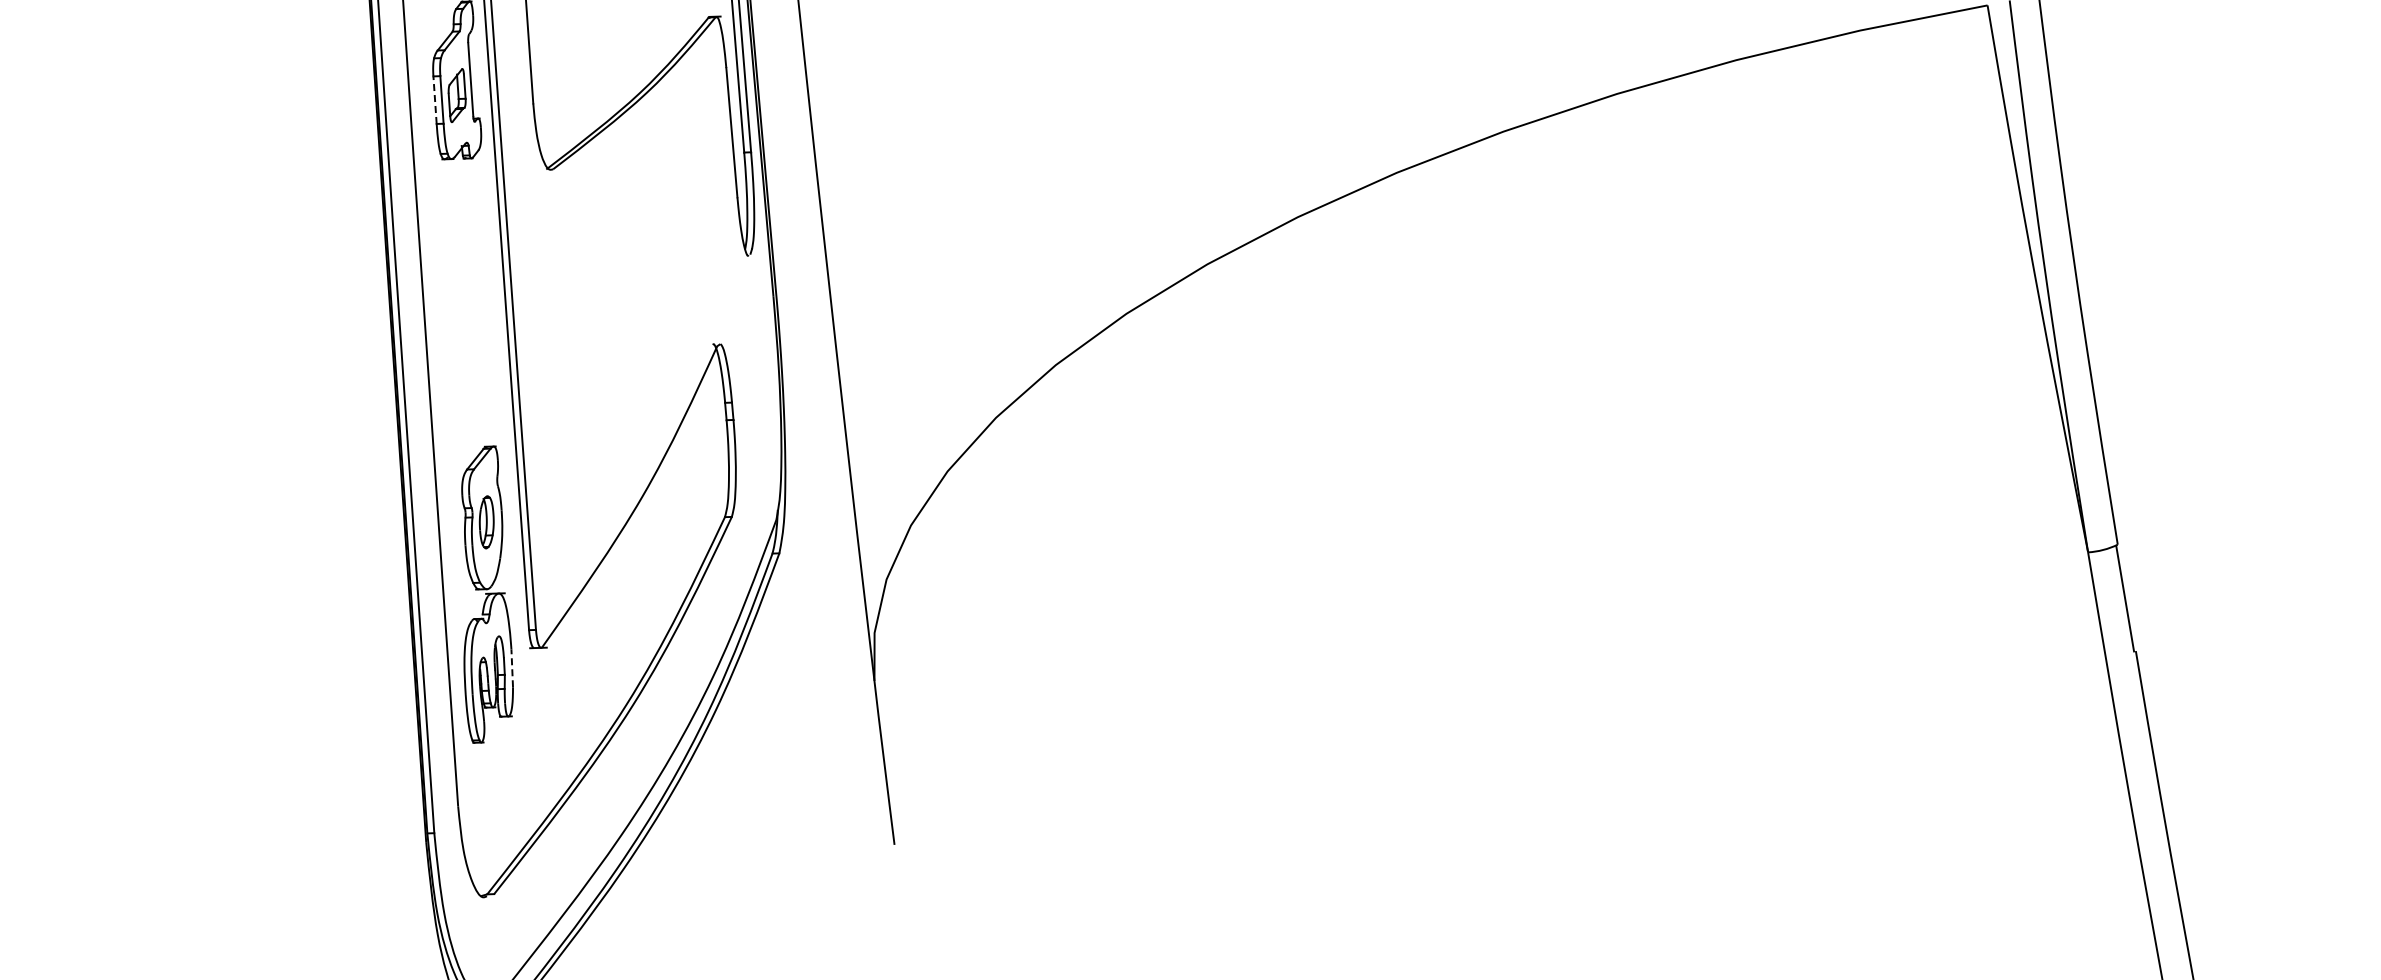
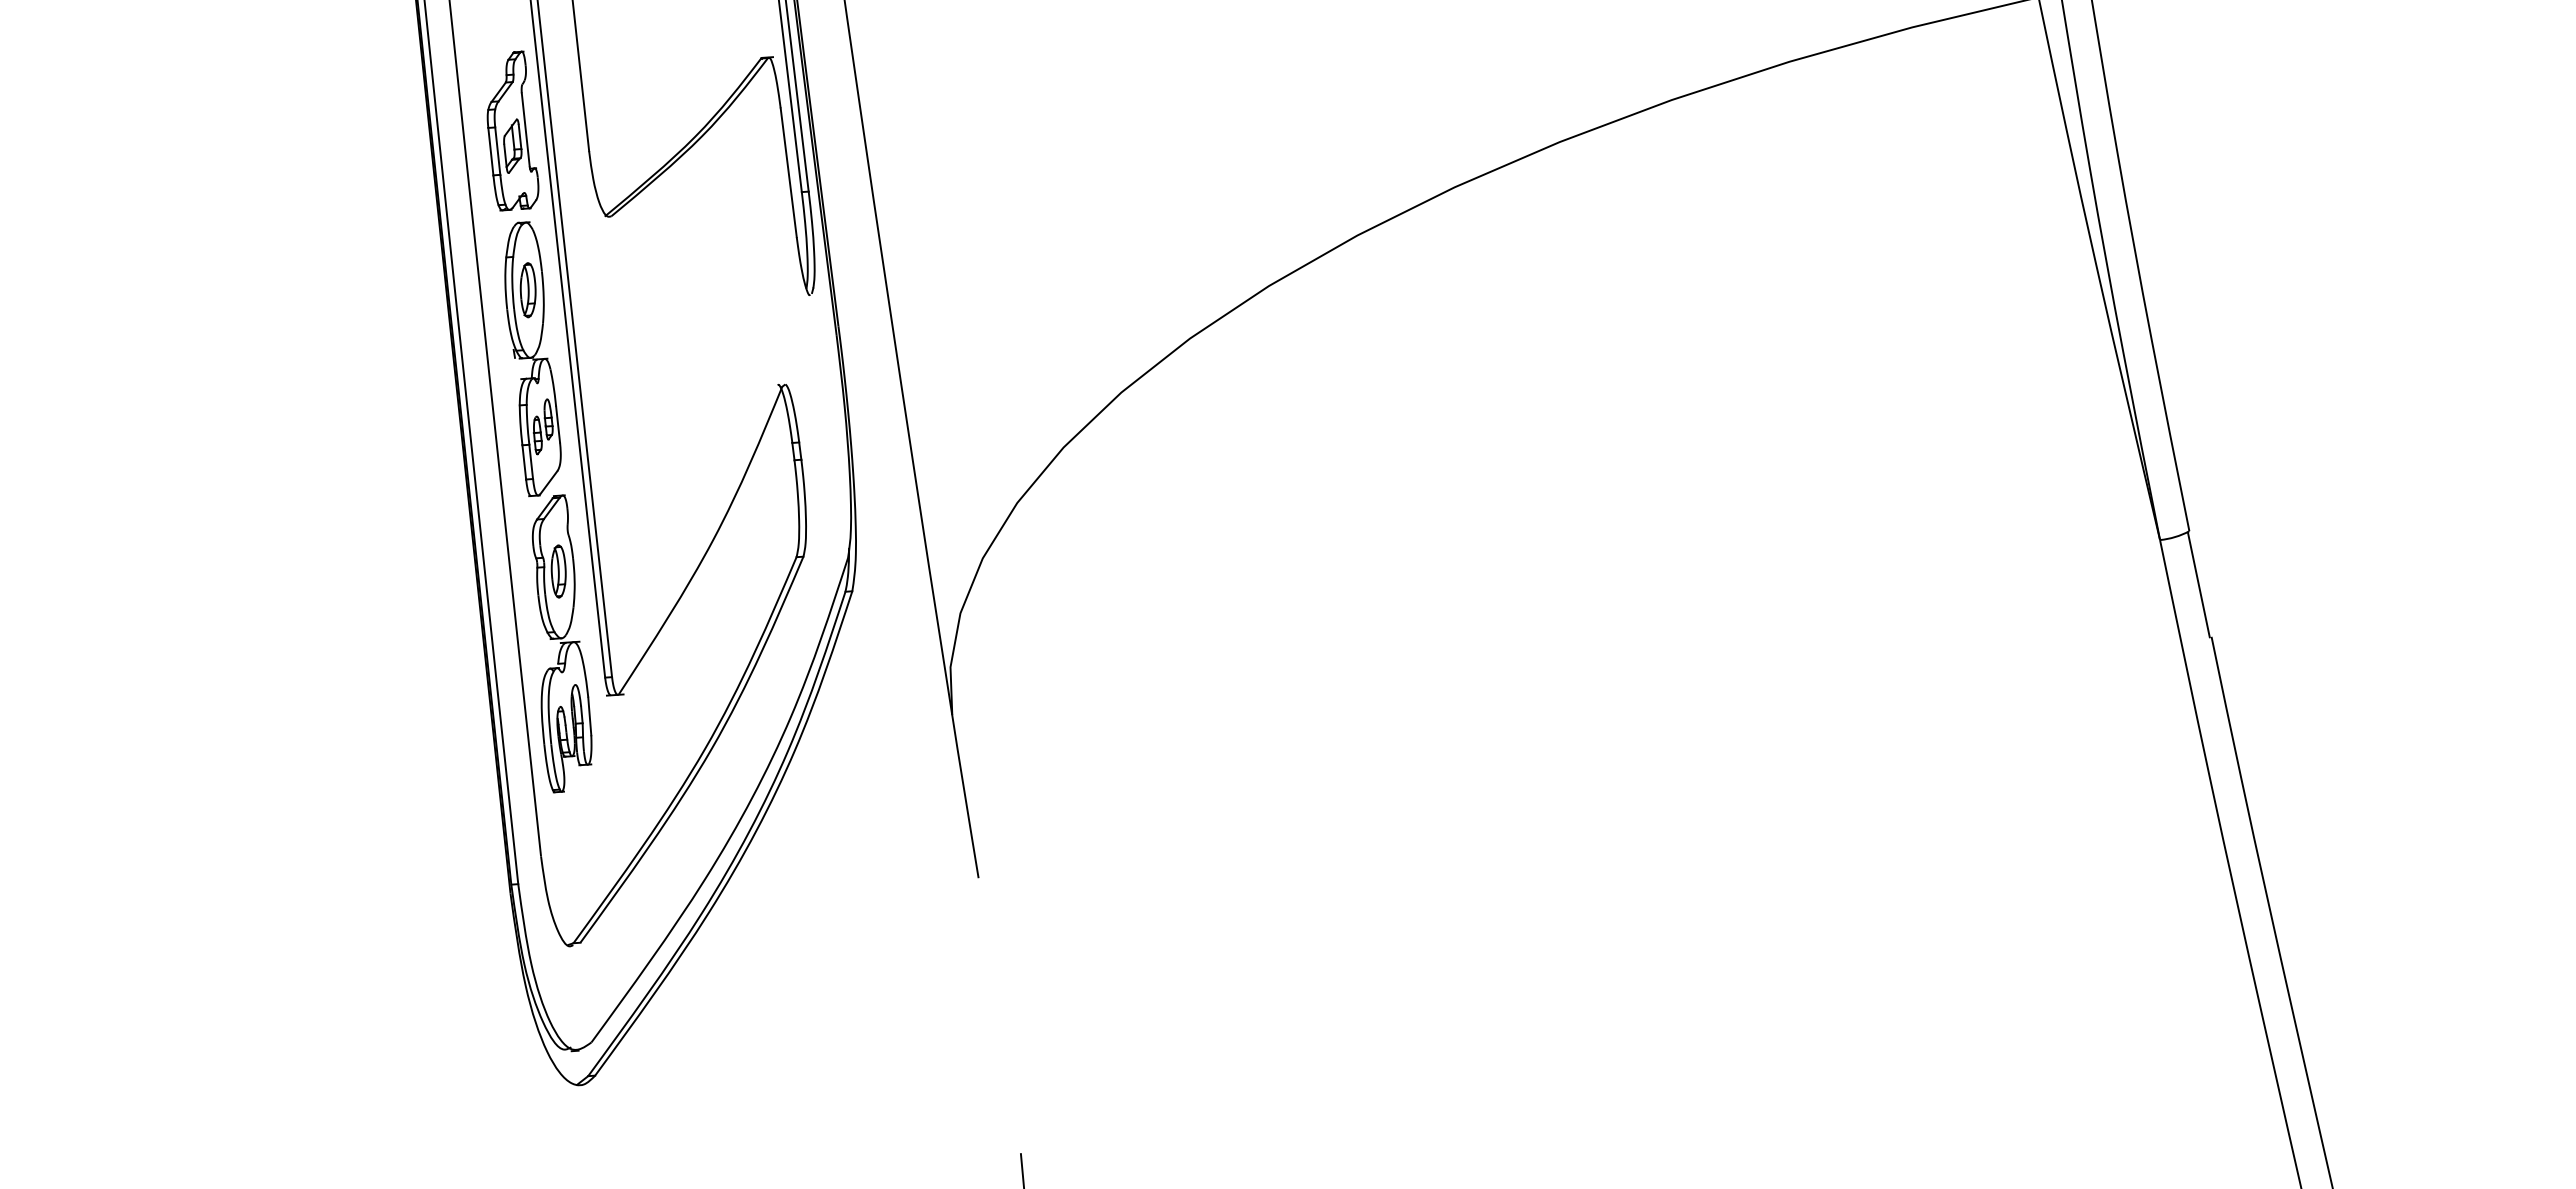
line: (434, 100) -> (490, 151), dashed -> solid
part: (468, 309) -> (532, 359), added
line: (511, 668) -> (589, 716), dashed -> solid

